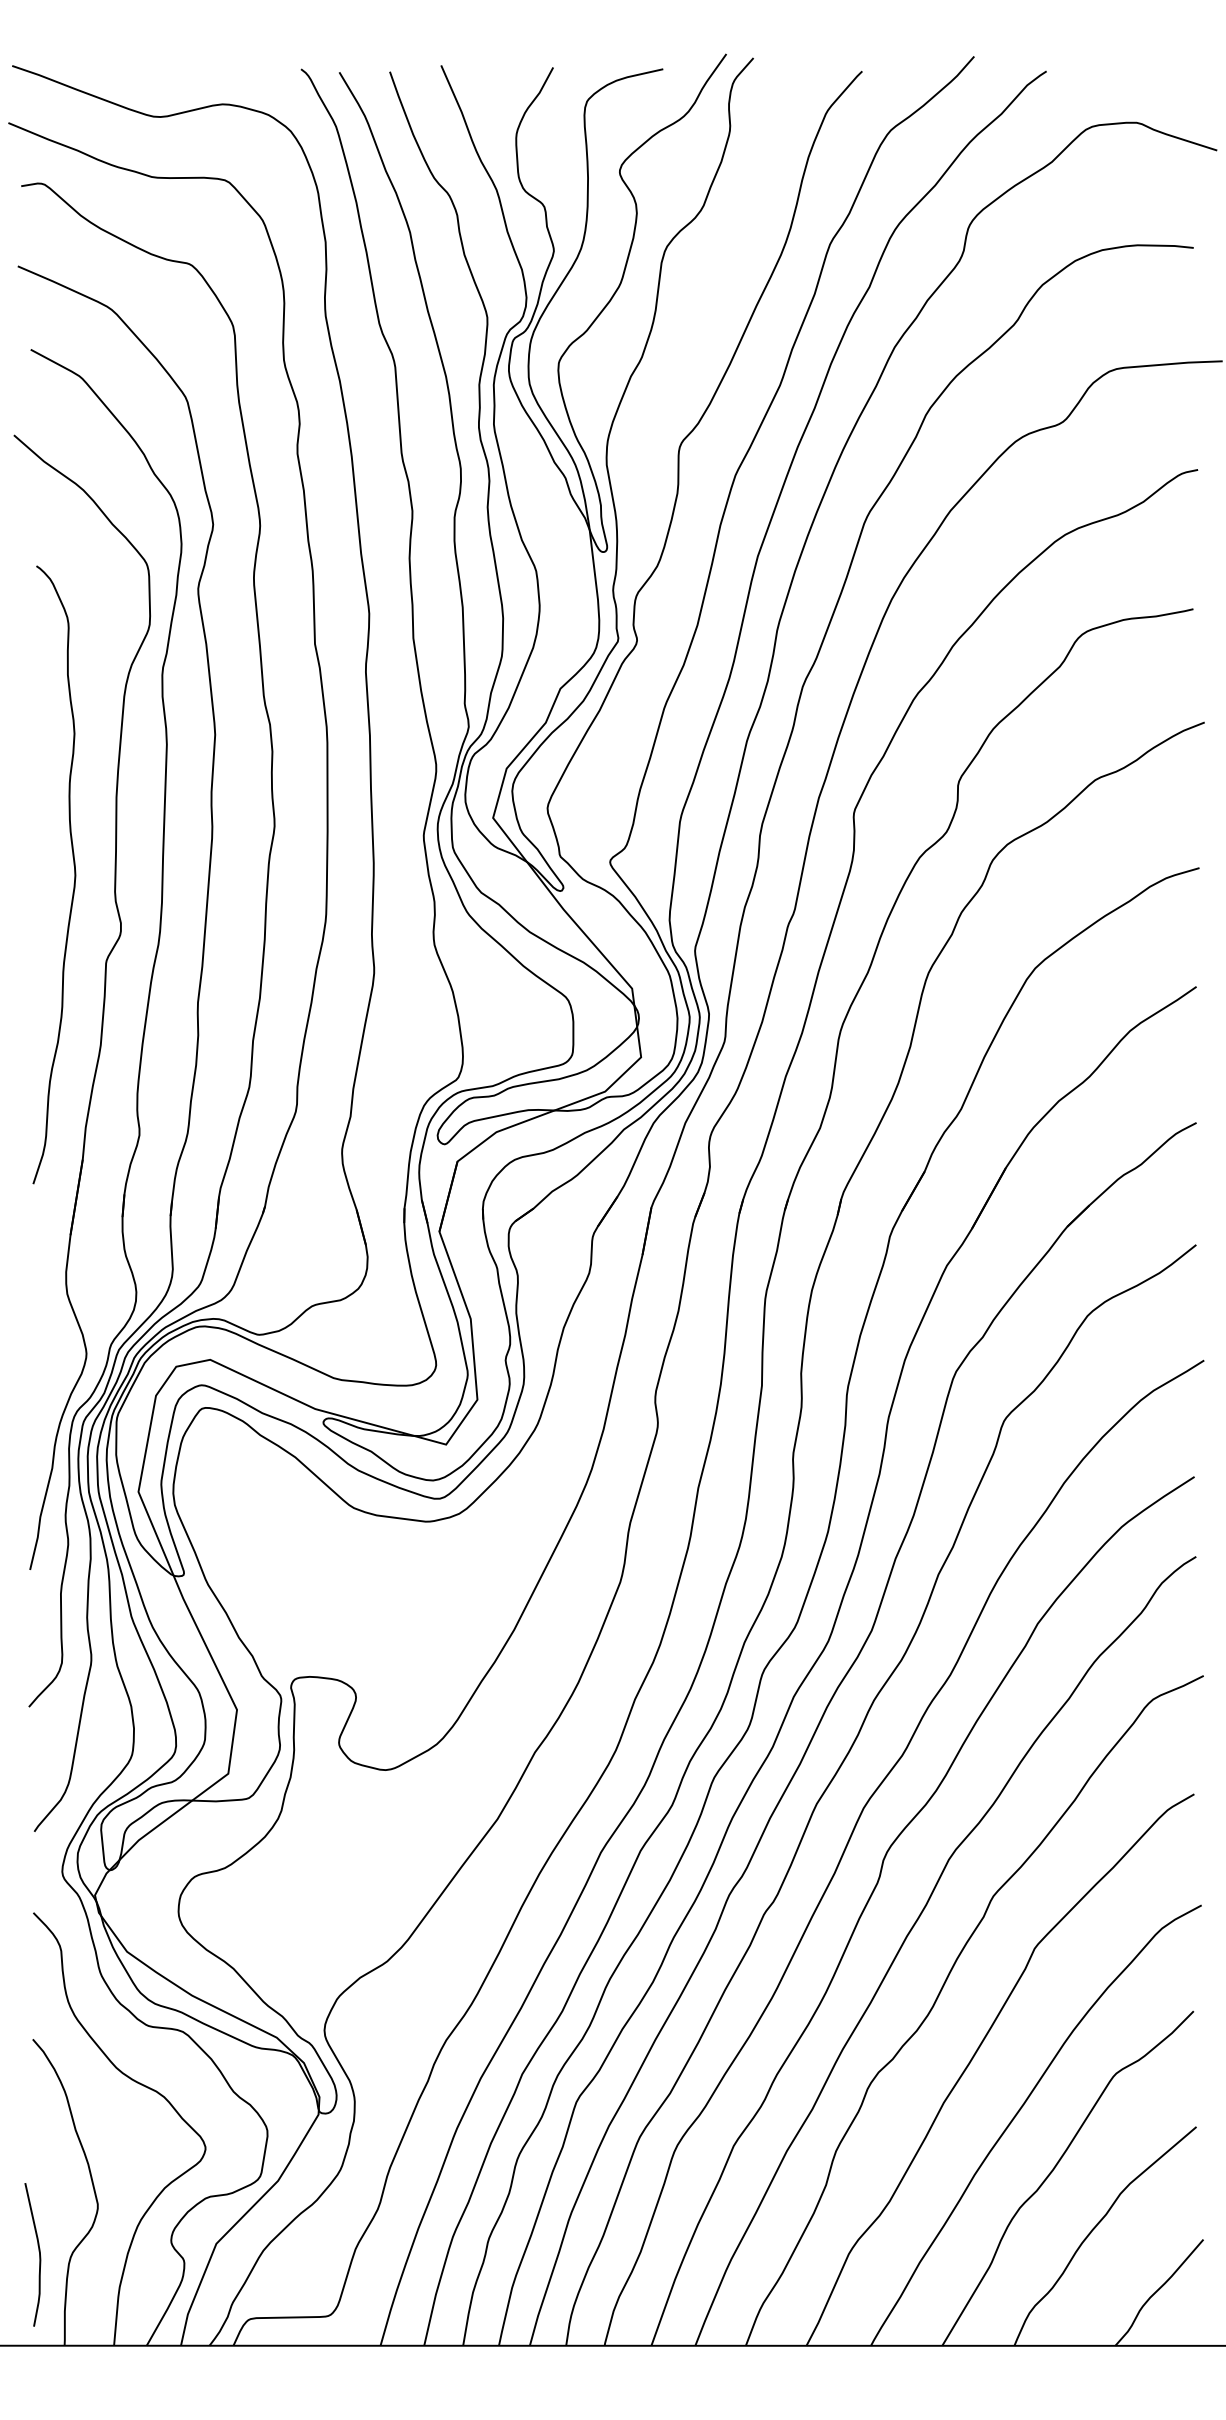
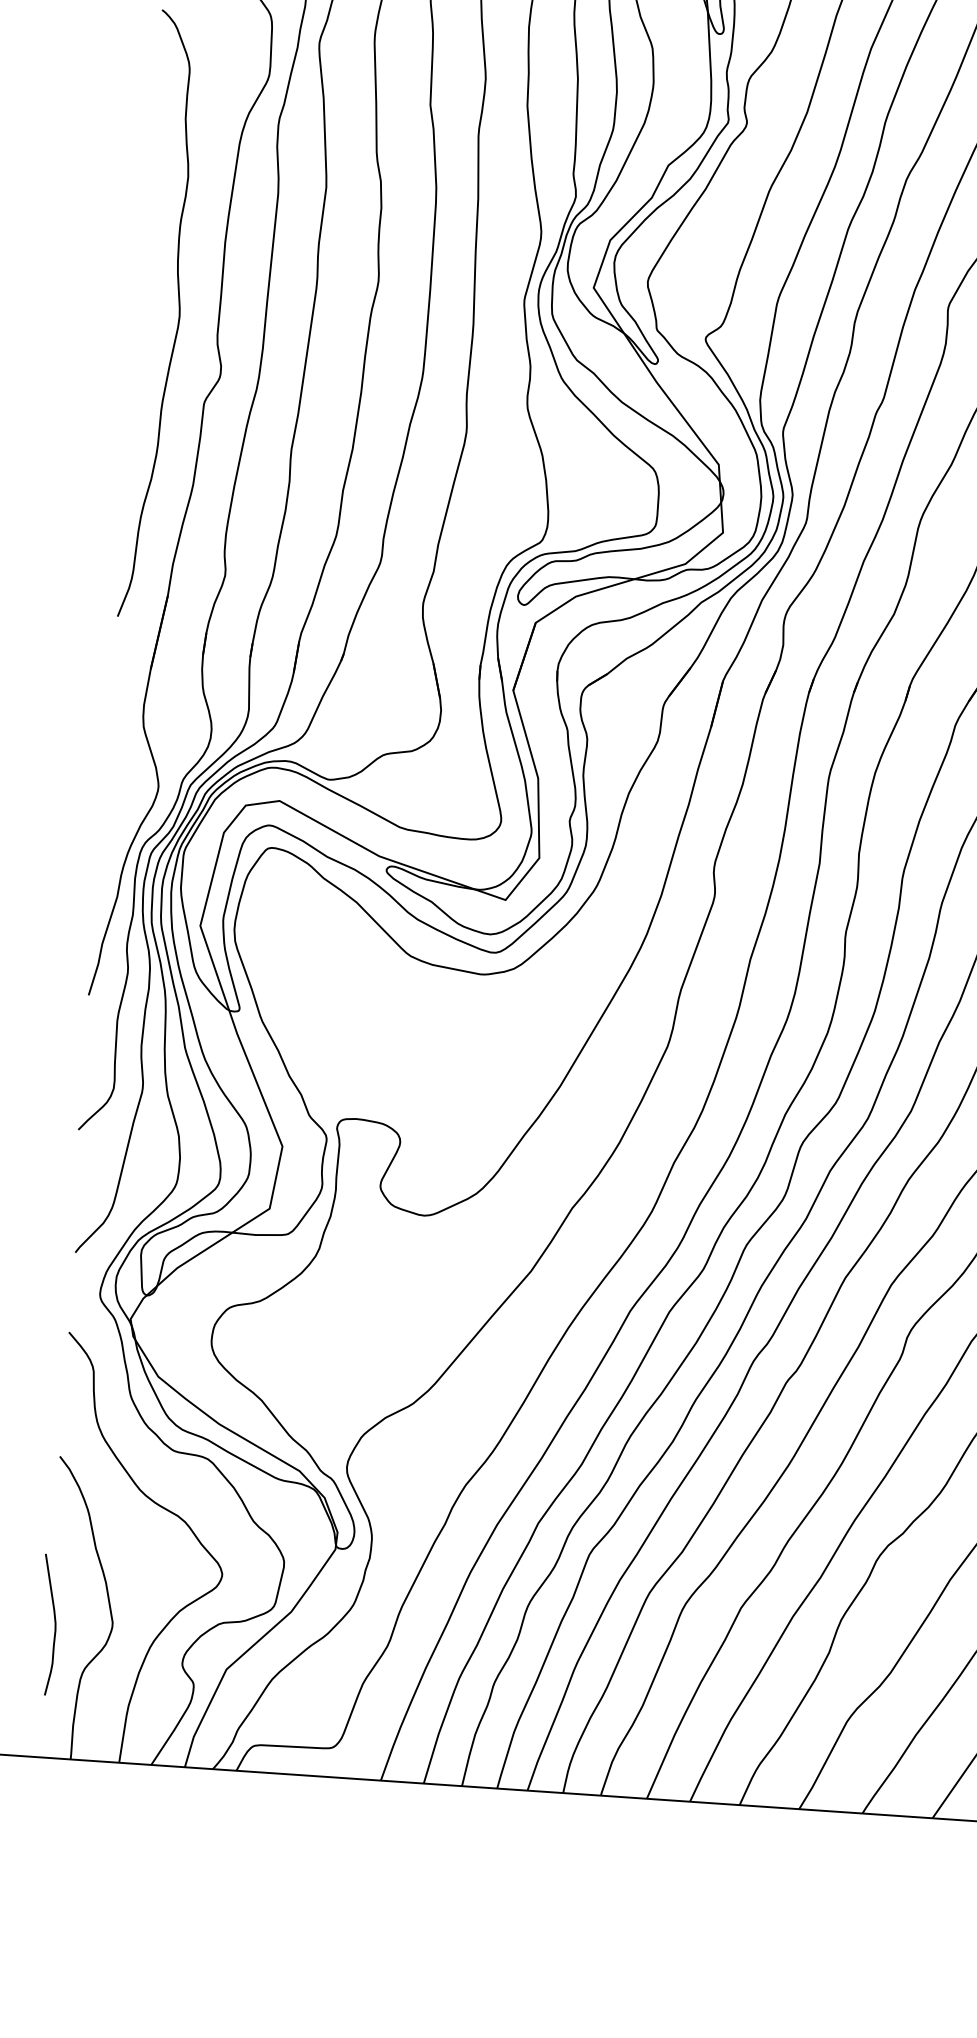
curve: (38, 2251) -> (54, 1621), moved

